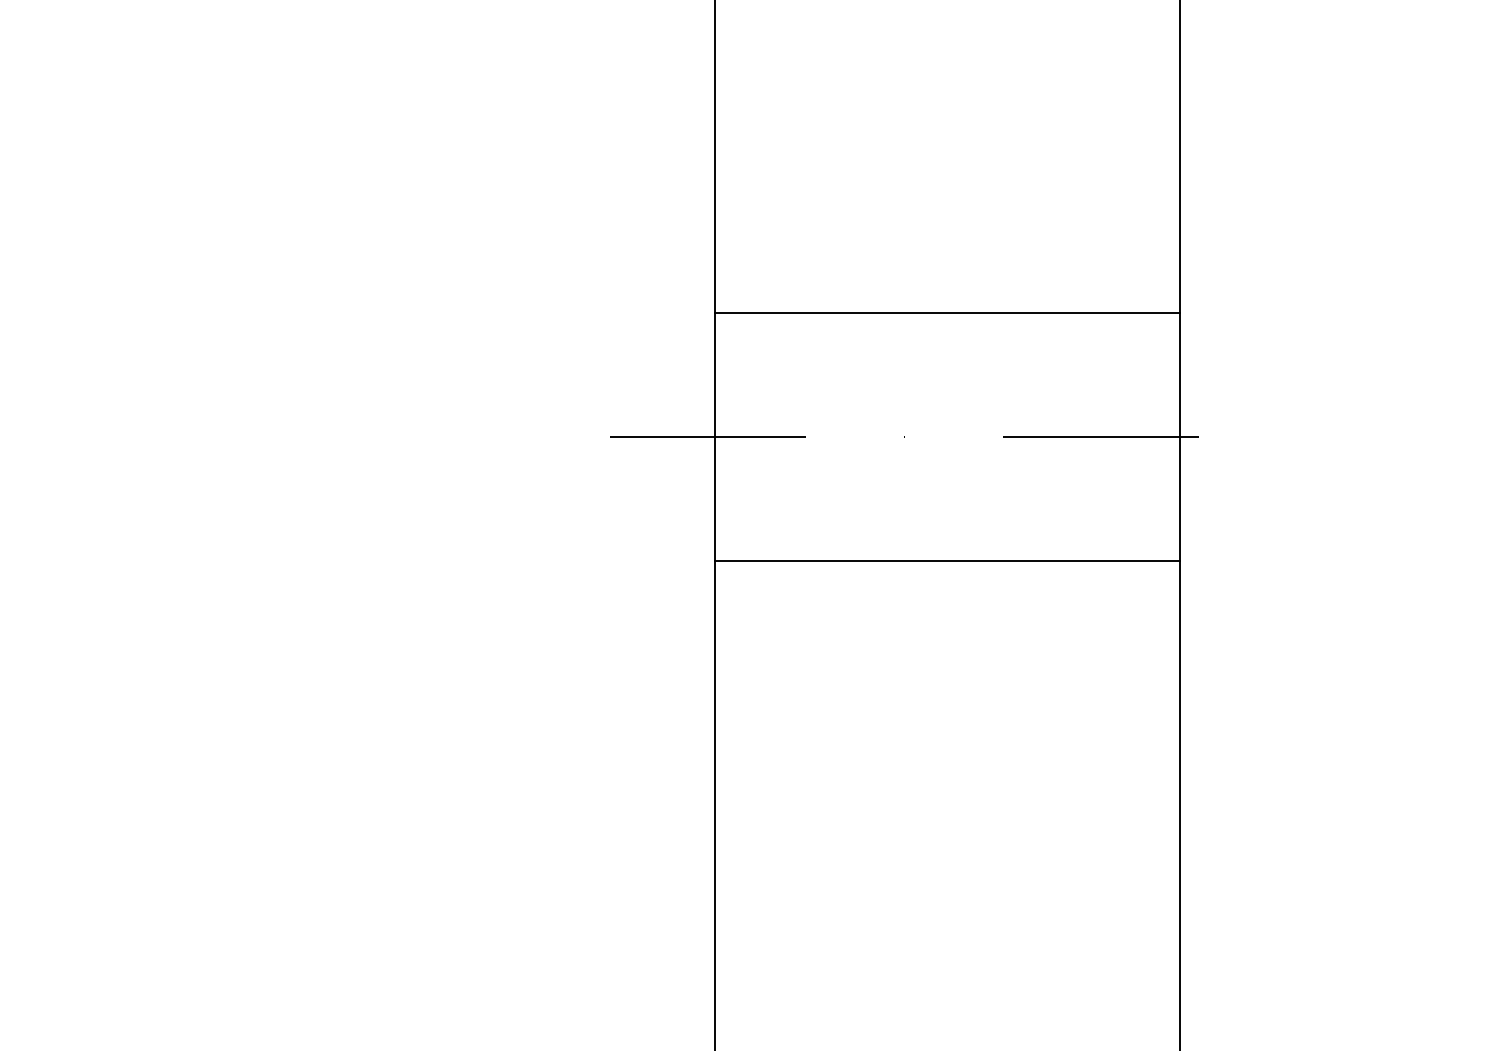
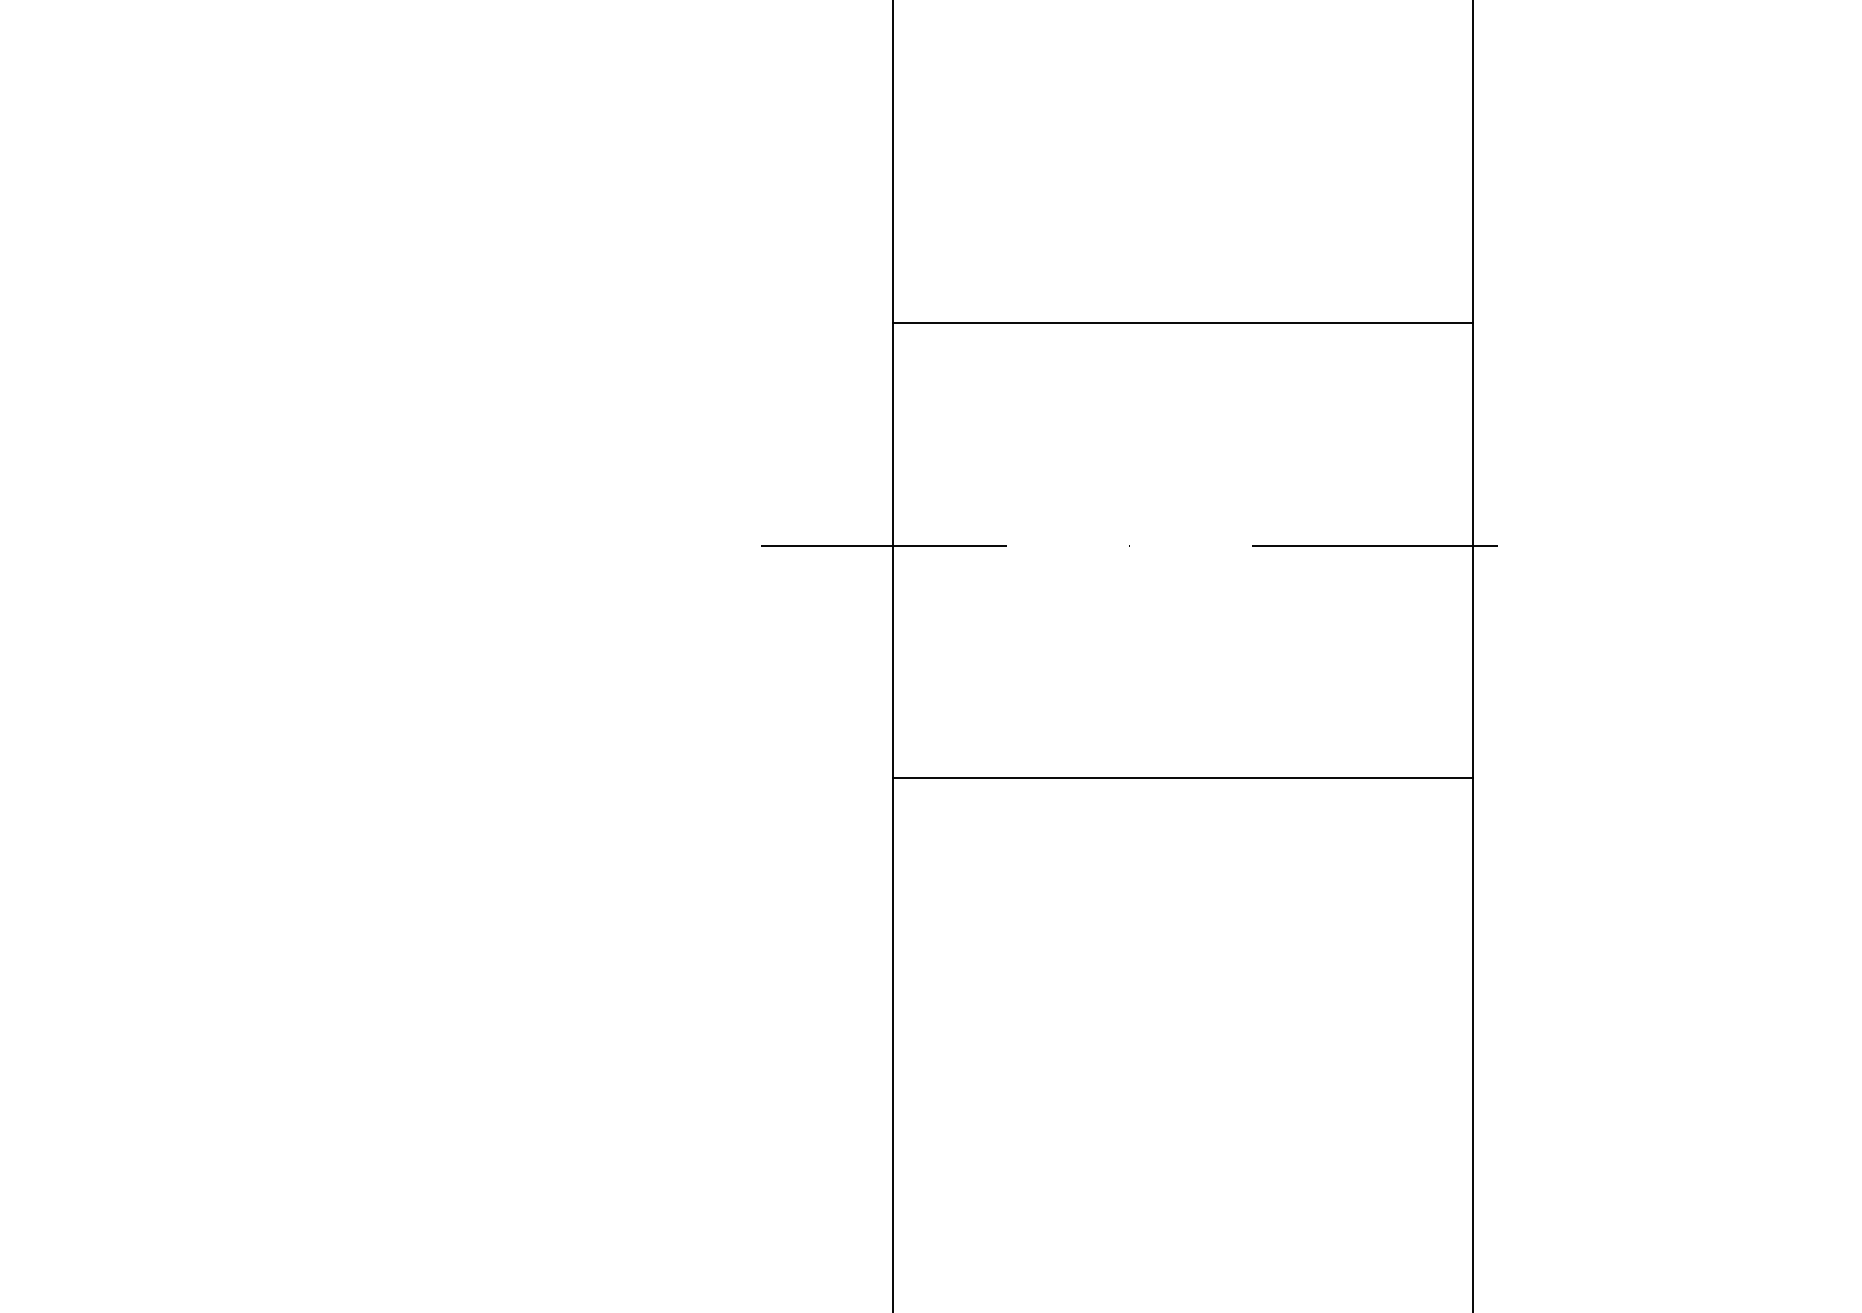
line: (947, 313) -> (1183, 323), moved
line: (947, 561) -> (1183, 778), moved

